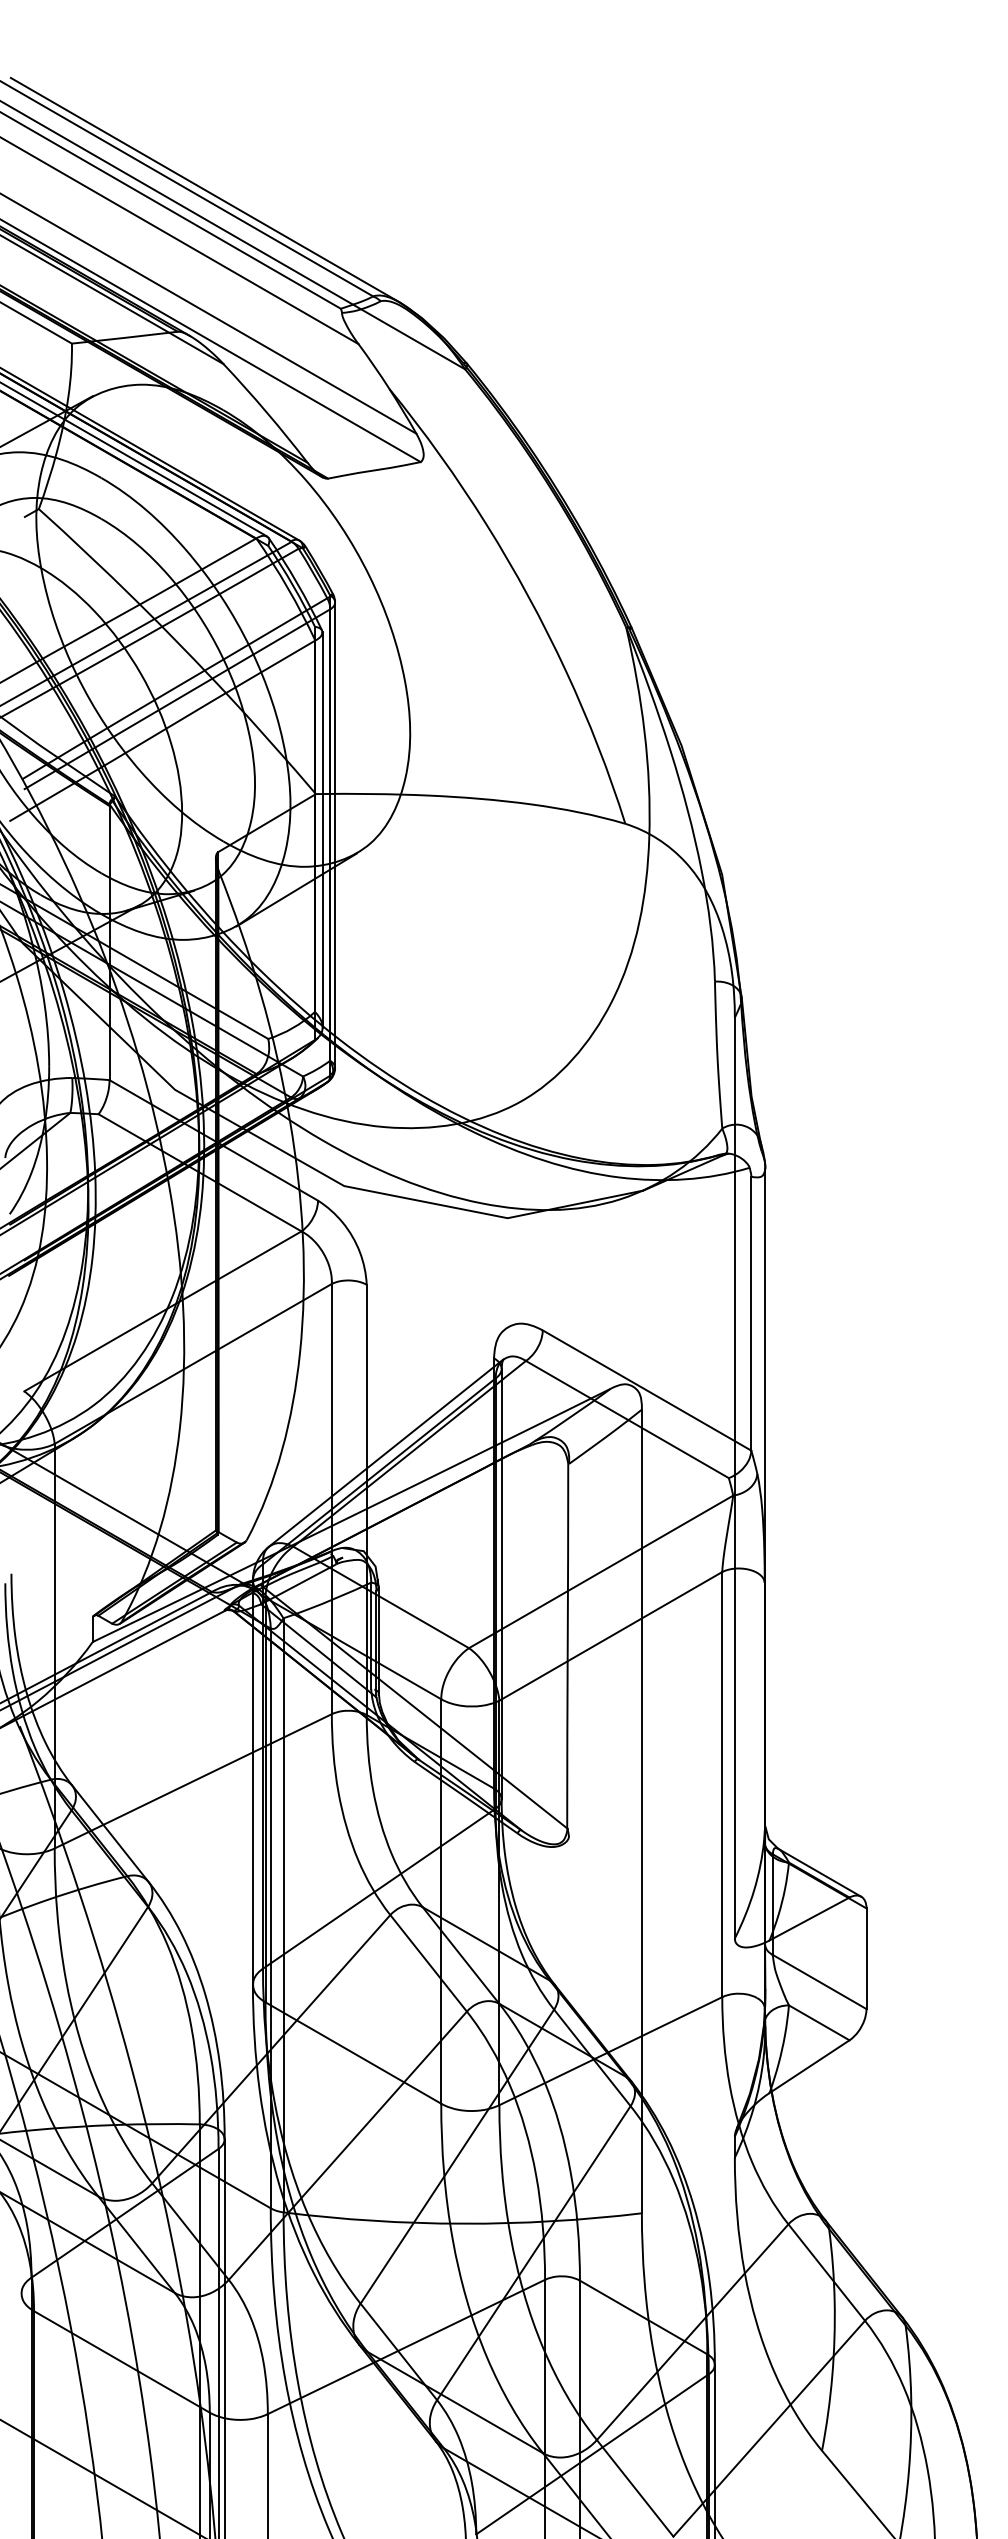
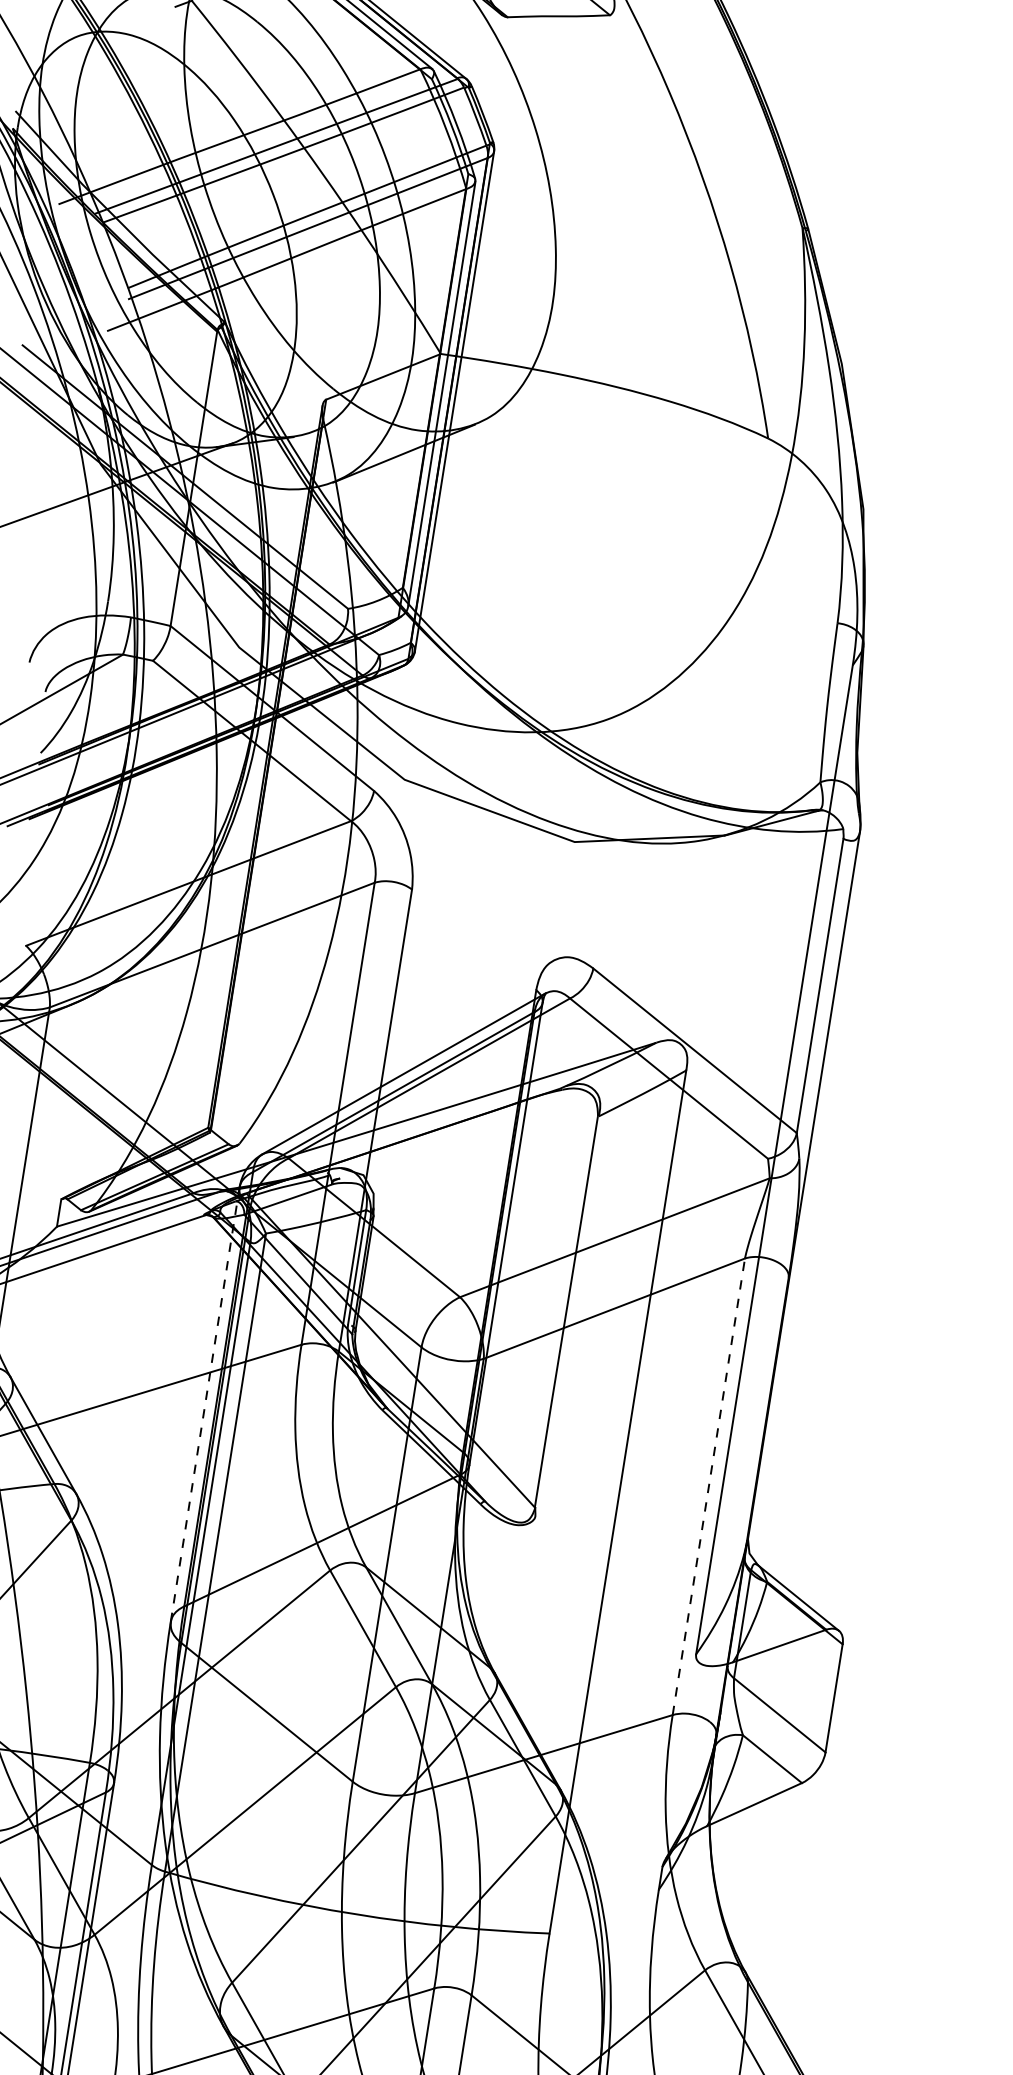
line: (252, 1781) -> (204, 1403), solid -> dashed
line: (722, 1784) -> (709, 1486), solid -> dashed

